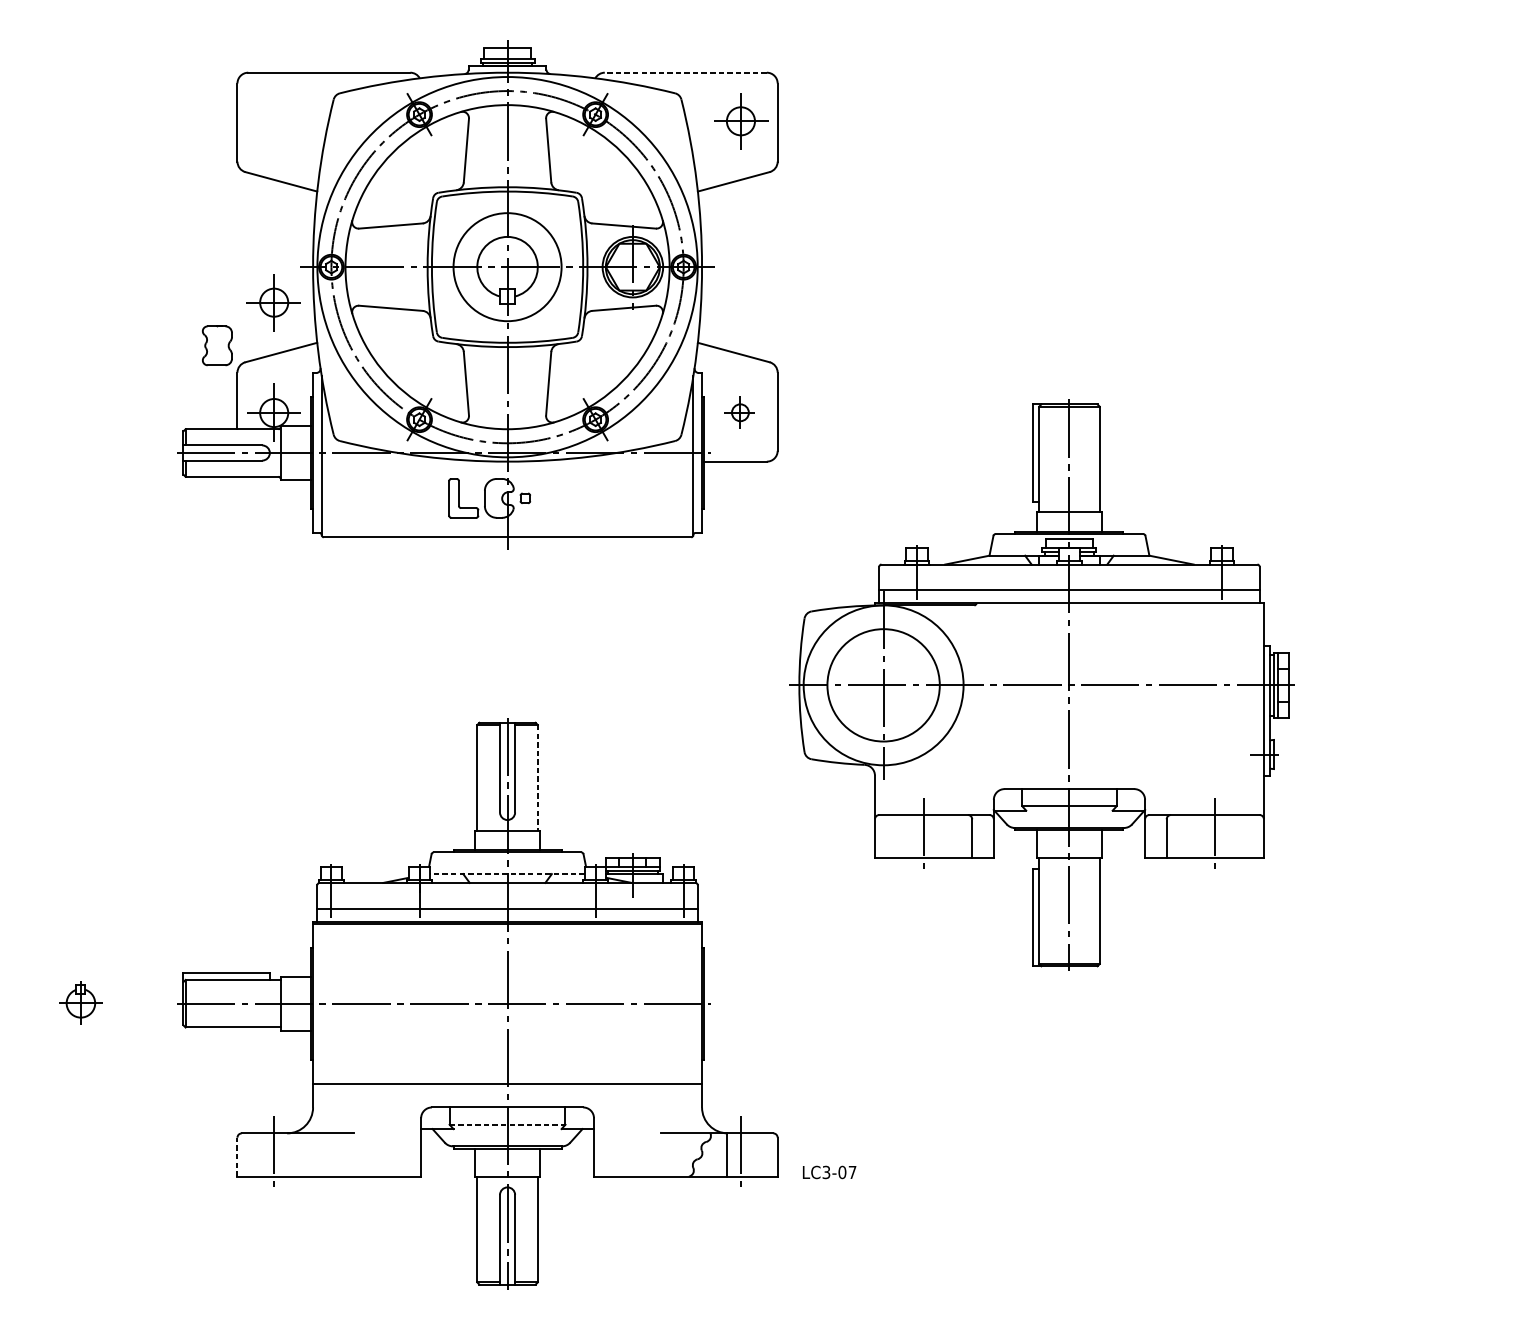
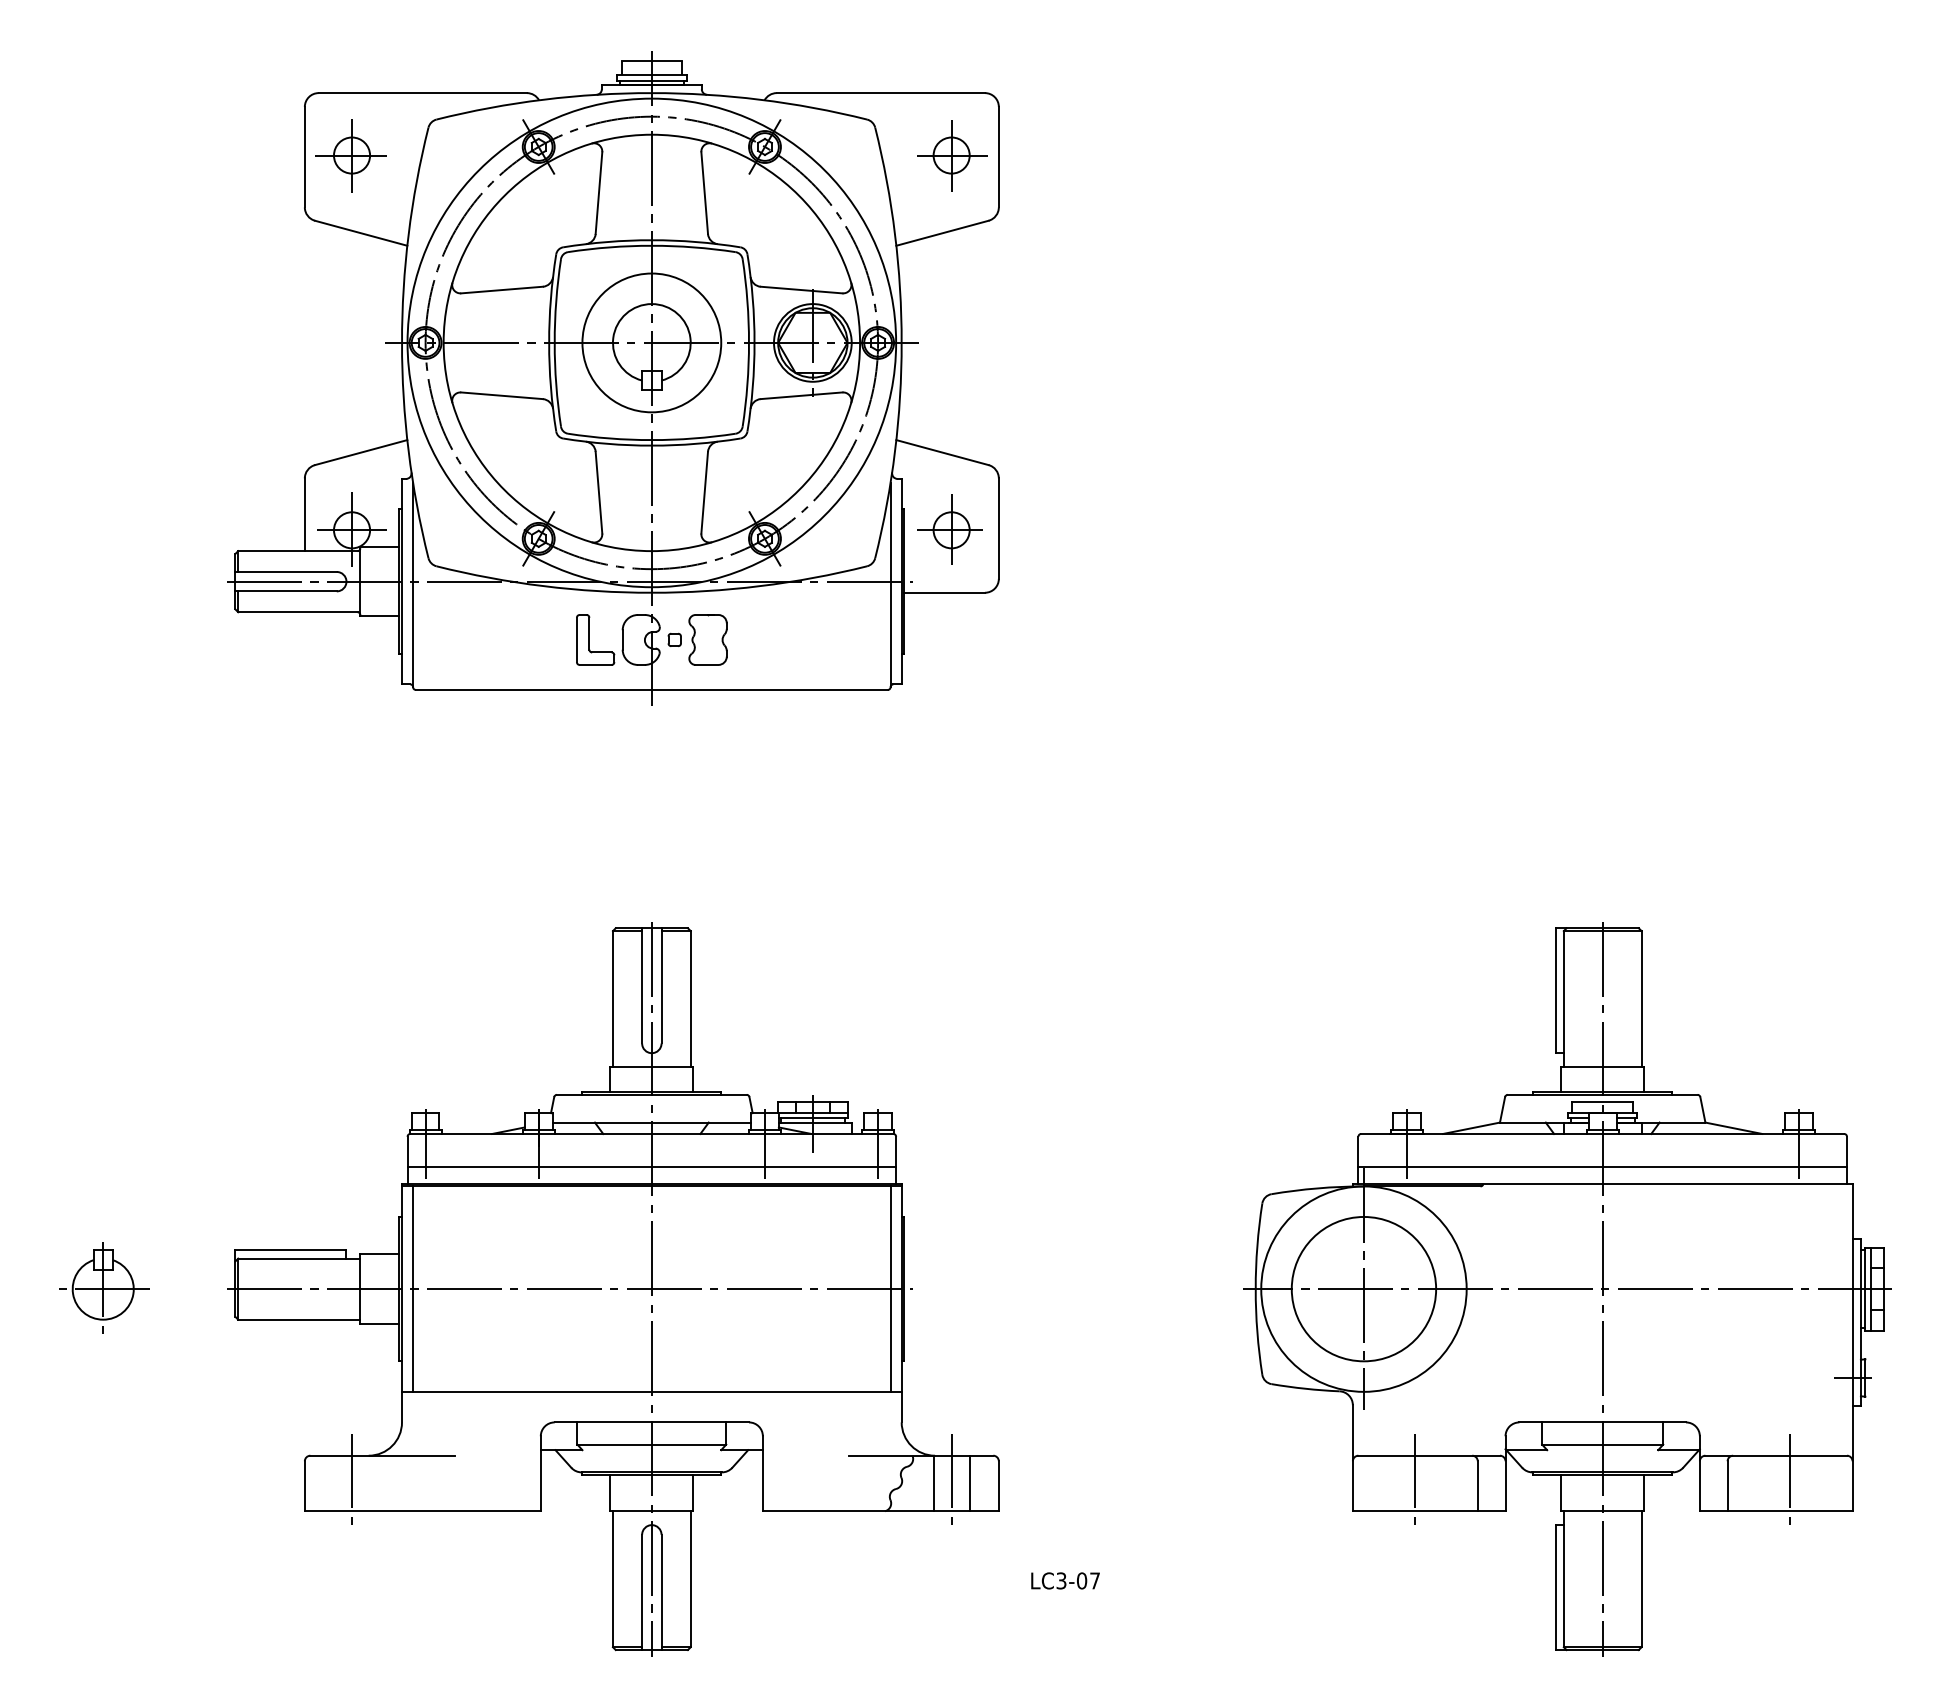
line: (685, 73) -> (880, 93), dashed -> solid
part: (273, 302) -> (350, 155), moved
part: (216, 345) -> (707, 639), moved
part: (739, 412) -> (949, 529), size x1.67
part: (1042, 685) -> (1567, 1289), moved
line: (537, 778) -> (690, 999), dashed -> solid
line: (507, 874) -> (651, 1122), dashed -> solid
part: (81, 1002) -> (104, 1287), size x1.67
line: (322, 1003) -> (413, 1288), added
line: (693, 1003) -> (890, 1288), added
line: (508, 1124) -> (652, 1444), dashed -> solid
line: (754, 1155) -> (969, 1483), added
line: (237, 1157) -> (304, 1486), dashed -> solid
text: (829, 1172) -> (1065, 1580), moved

